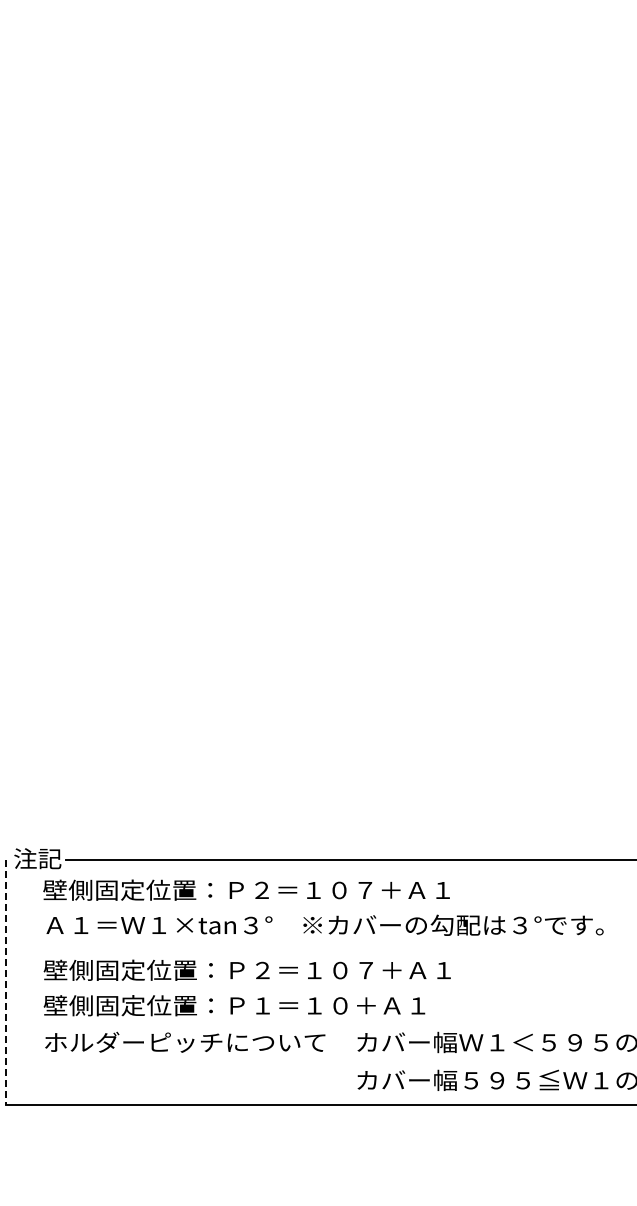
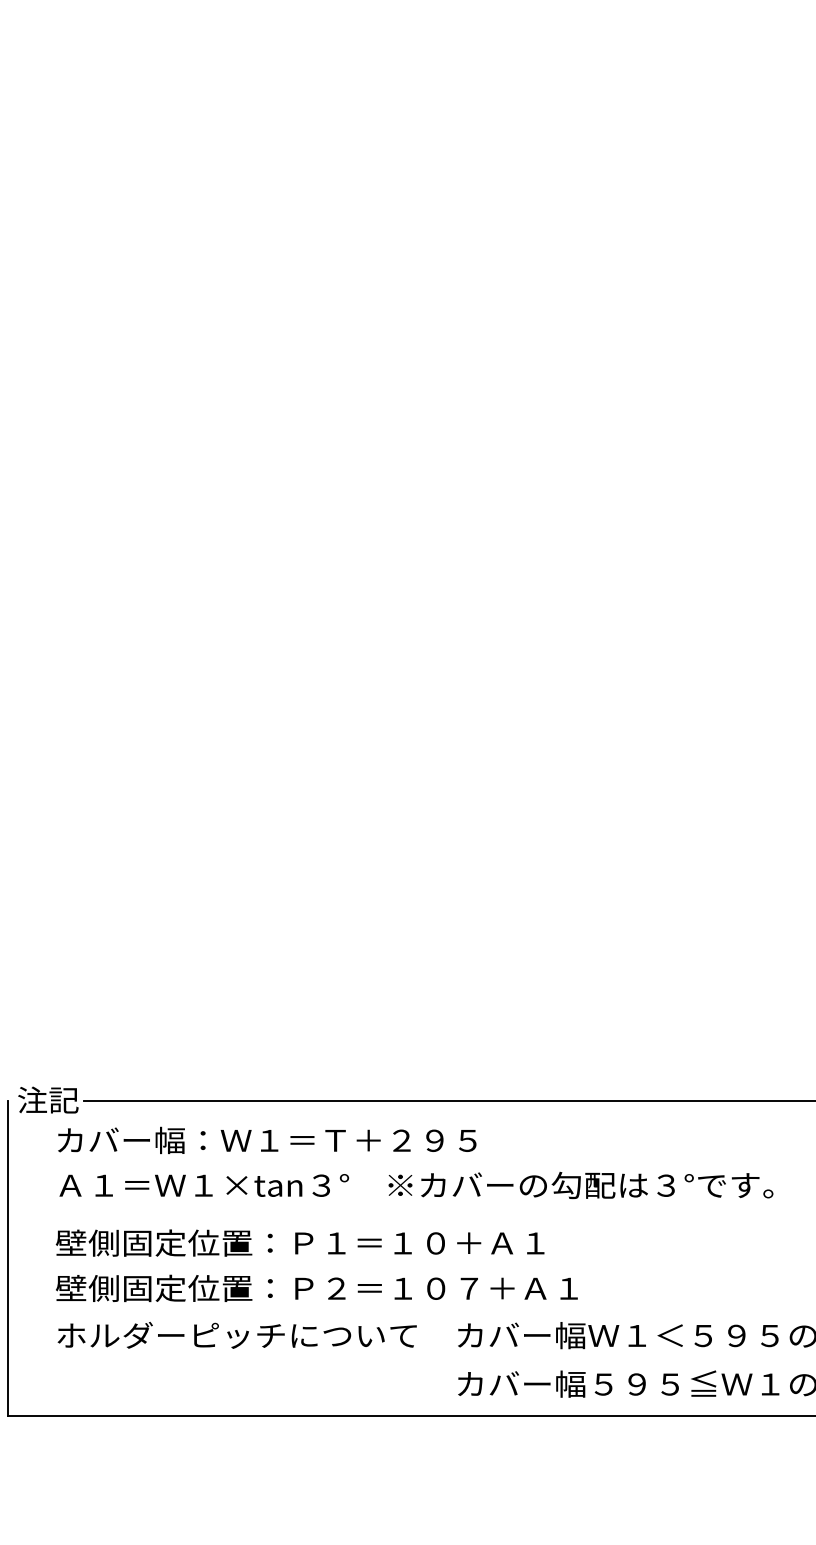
text: (246, 889) -> (315, 1139), 壁側固定位置：Ｐ２＝１０７＋Ａ１ -> カバー幅：Ｗ１＝Ｔ＋２９５
text: (353, 970) -> (452, 1243), 壁側固定位置：Ｐ２＝１０７＋Ａ１ -> 壁側固定位置：Ｐ１＝１０＋Ａ１
line: (6, 982) -> (8, 1258), dashed -> solid
text: (353, 1005) -> (452, 1288), 壁側固定位置：Ｐ１＝１０＋Ａ１ -> 壁側固定位置：Ｐ２＝１０７＋Ａ１

